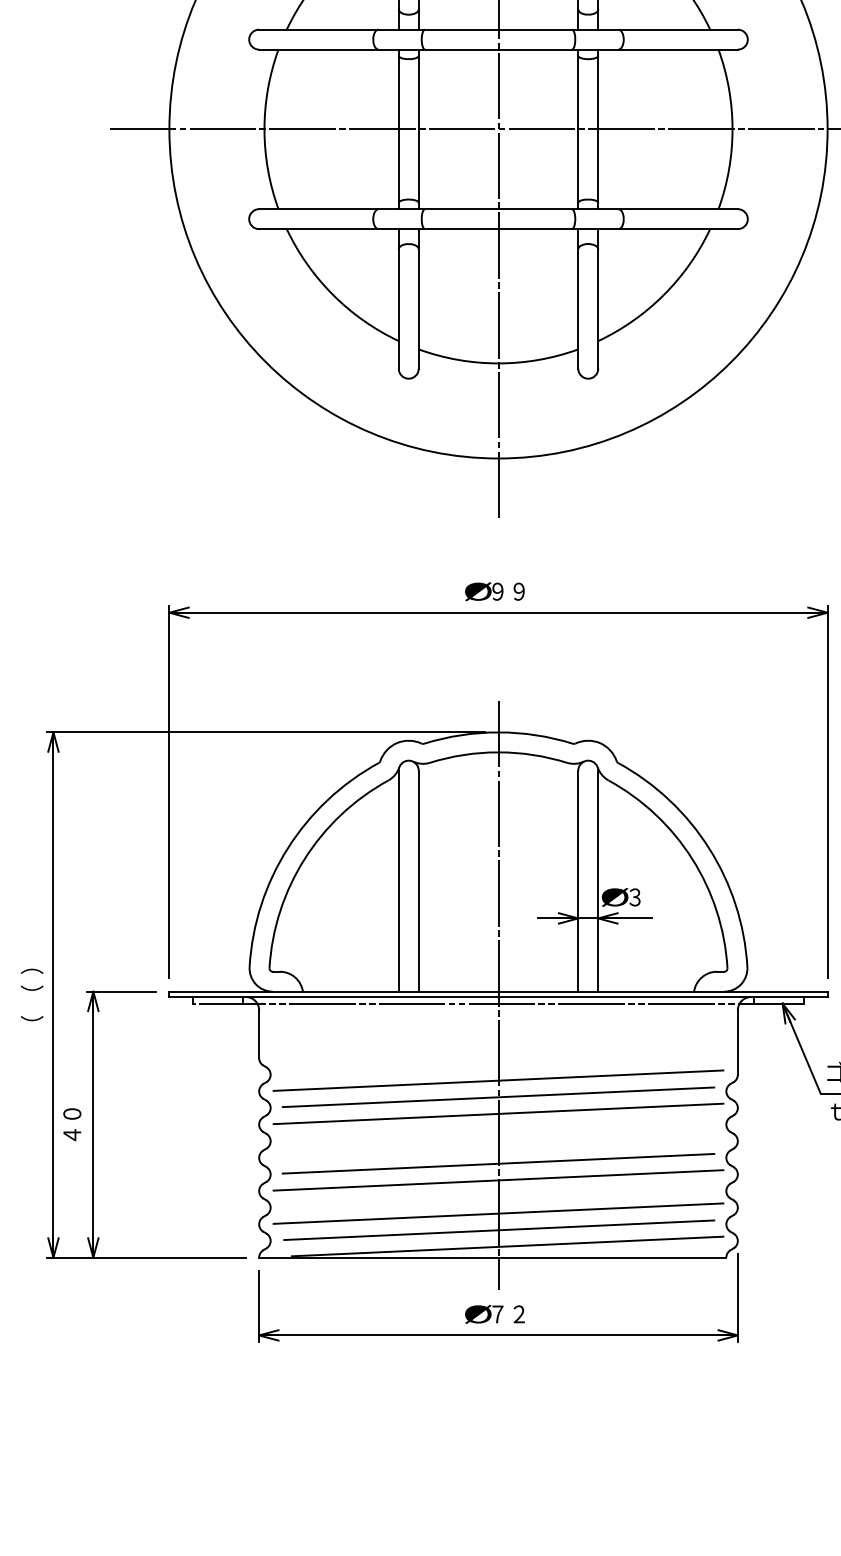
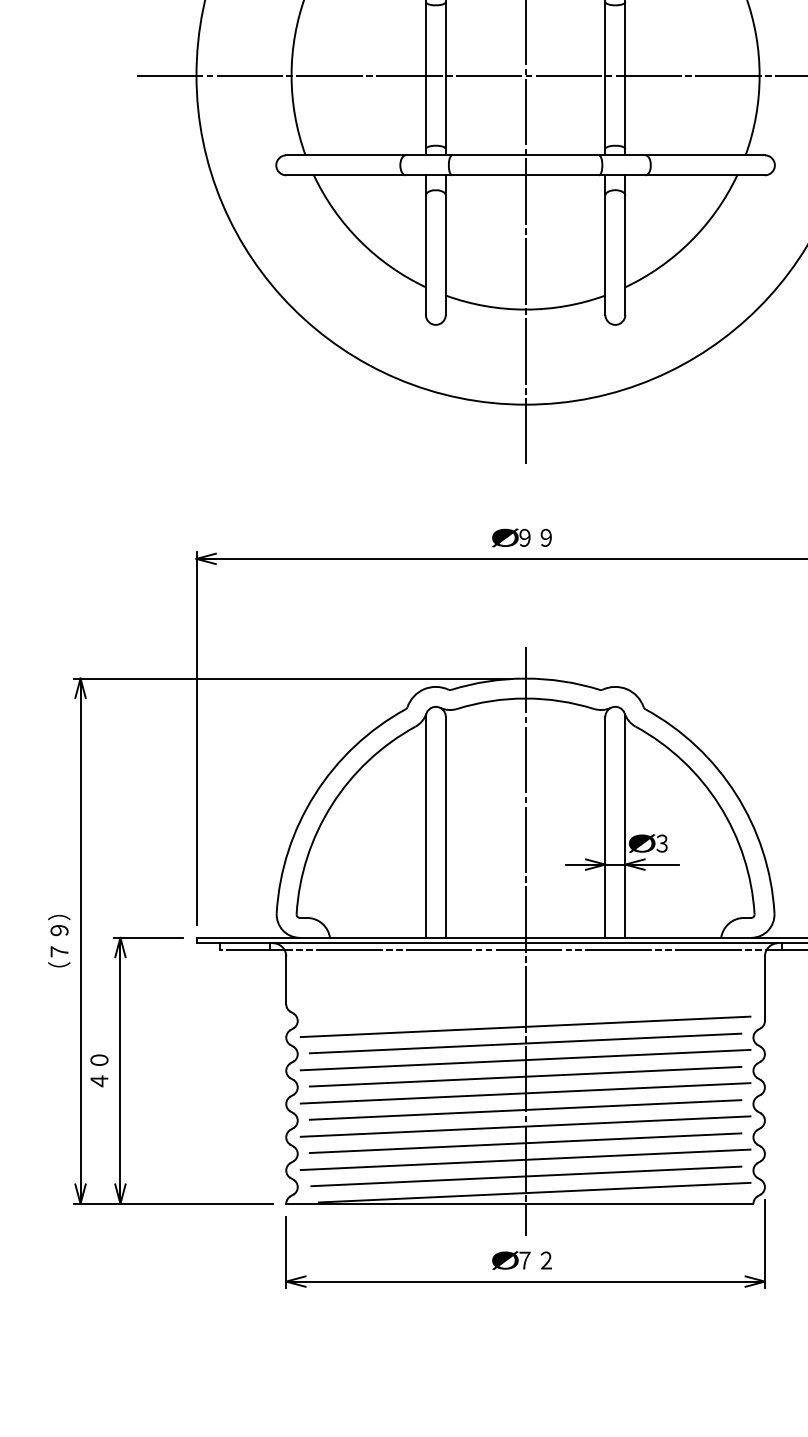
text: (32, 994) -> (59, 940), （ -> ７９
line: (498, 1130) -> (525, 1076), added
line: (498, 1146) -> (525, 1092), added
line: (498, 1196) -> (525, 1142), added

